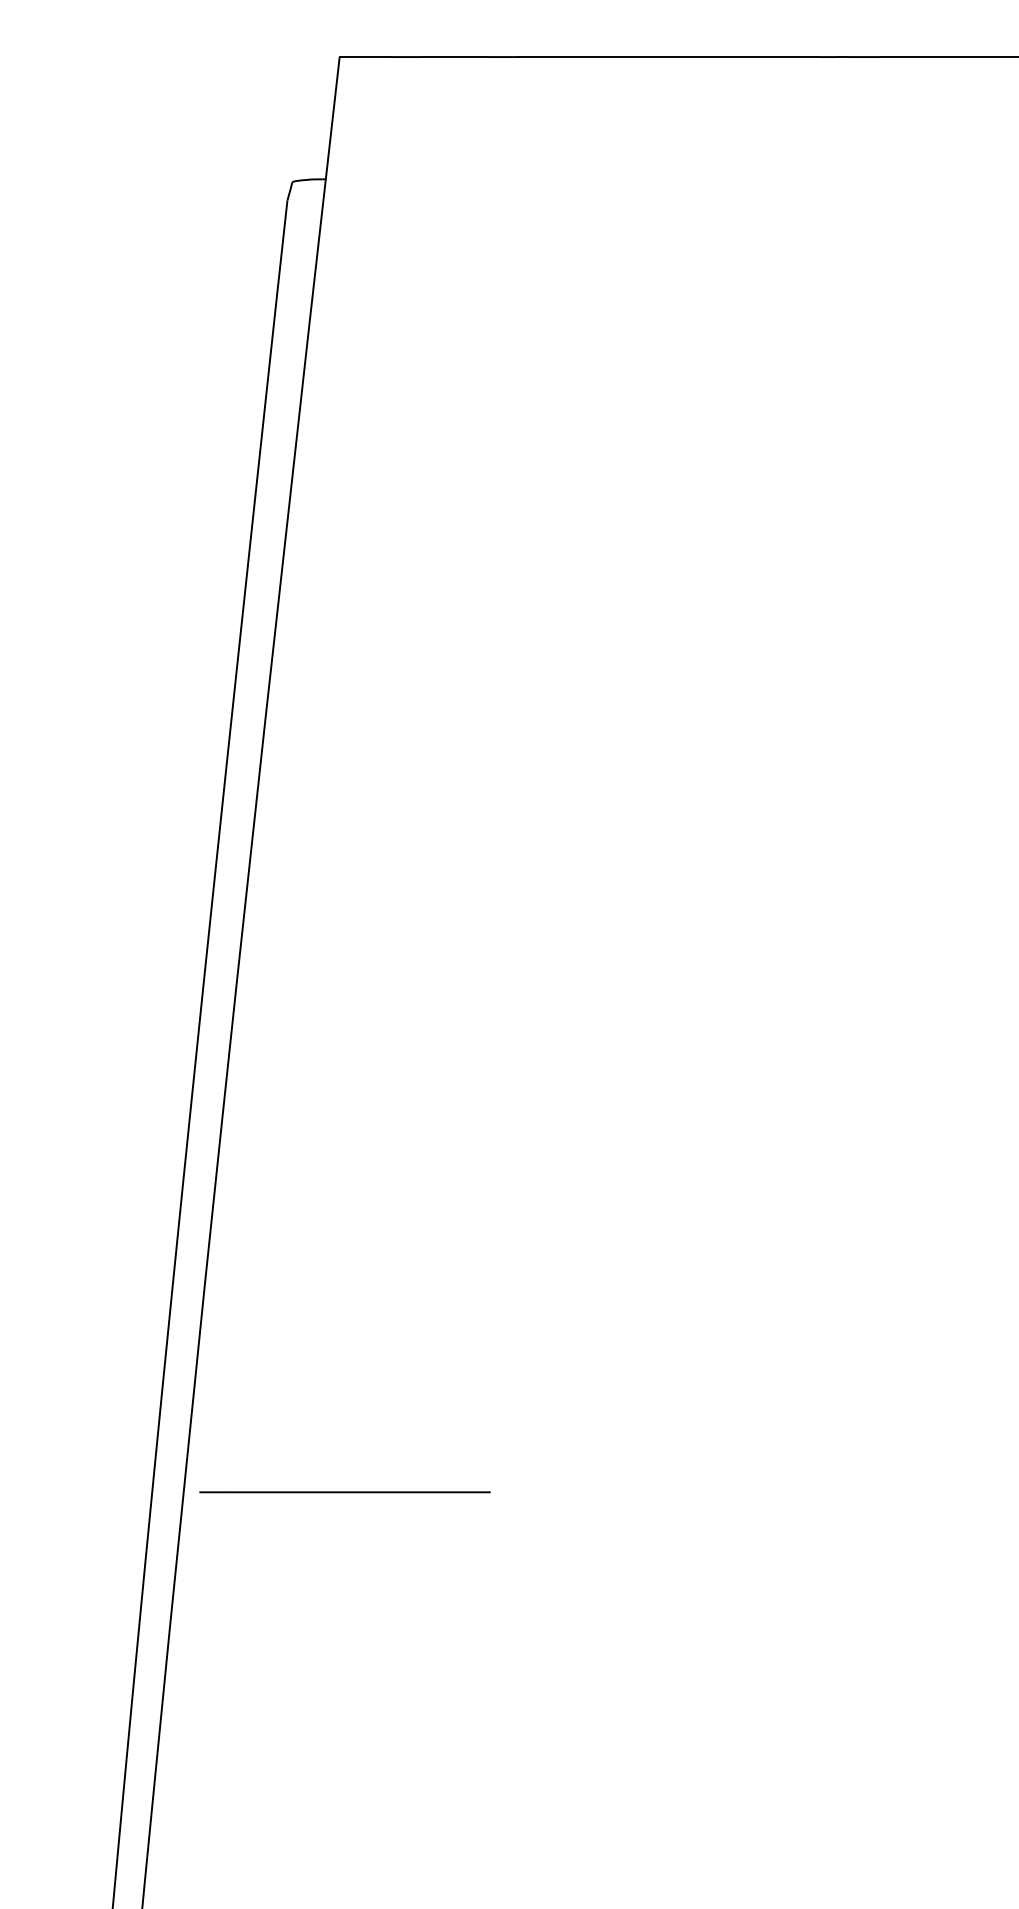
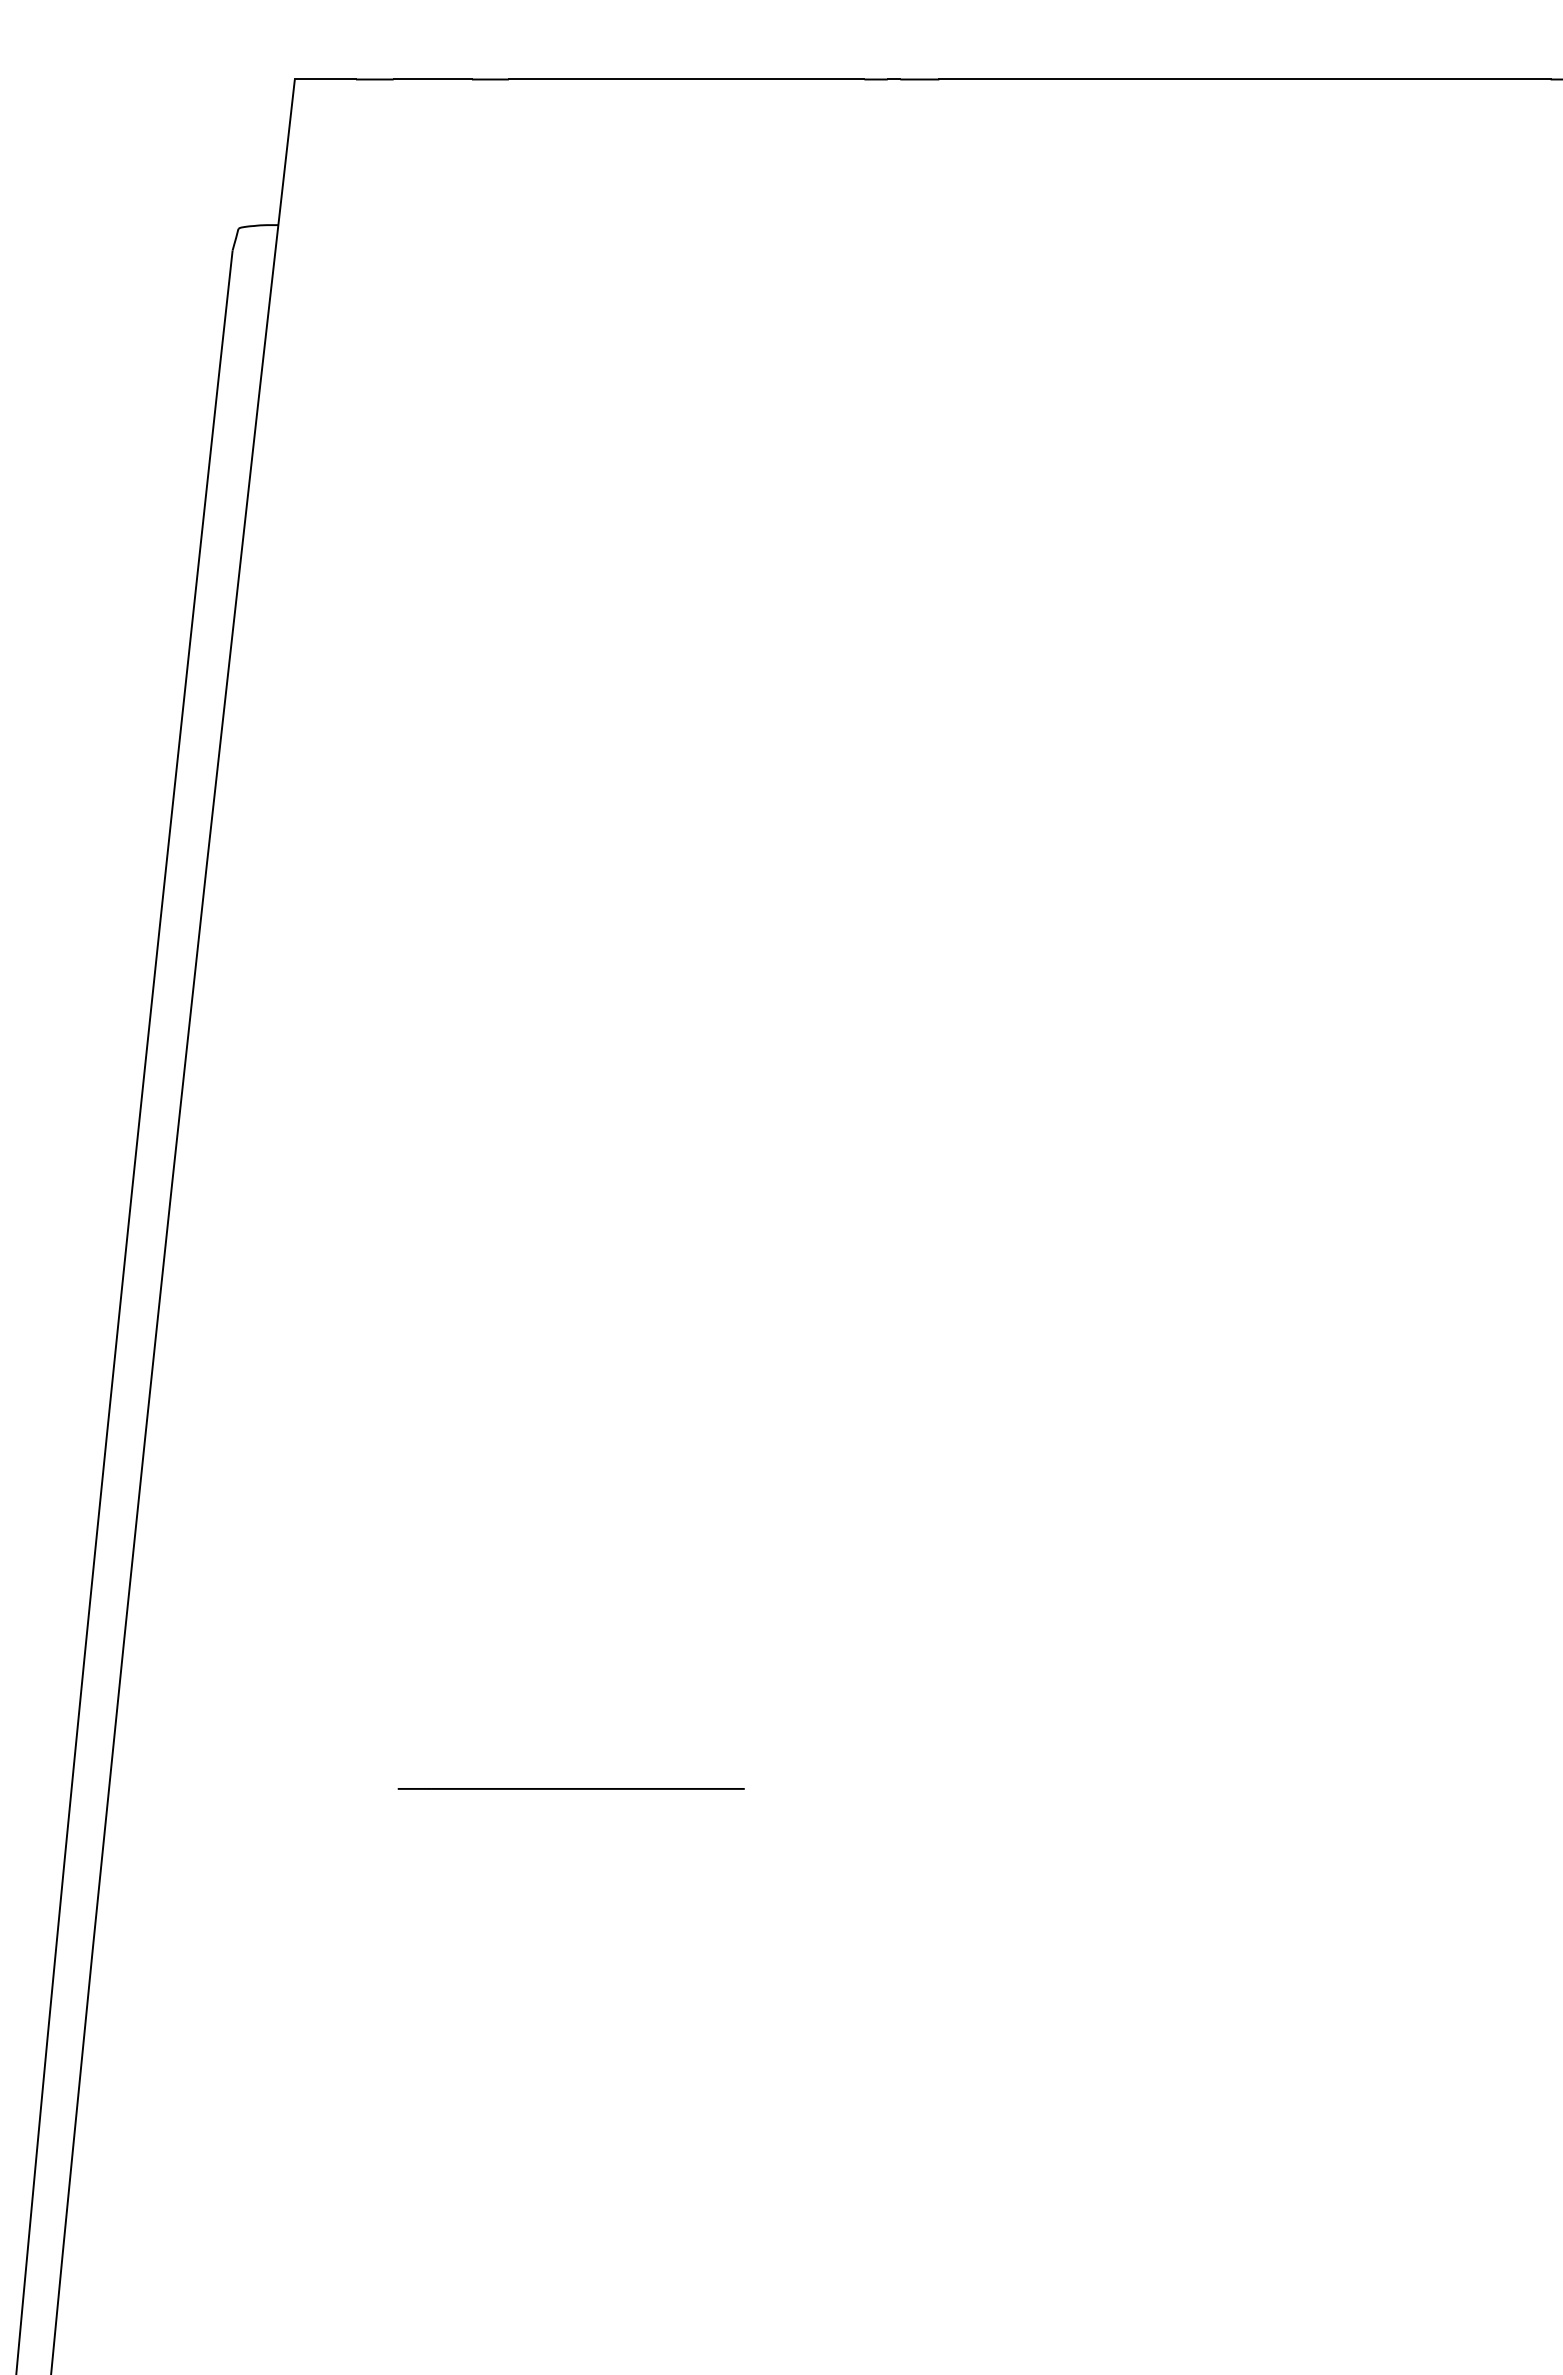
line: (344, 1491) -> (570, 1788), moved

